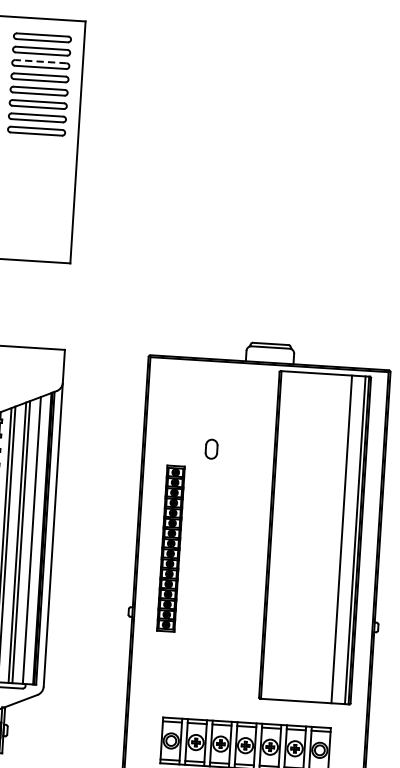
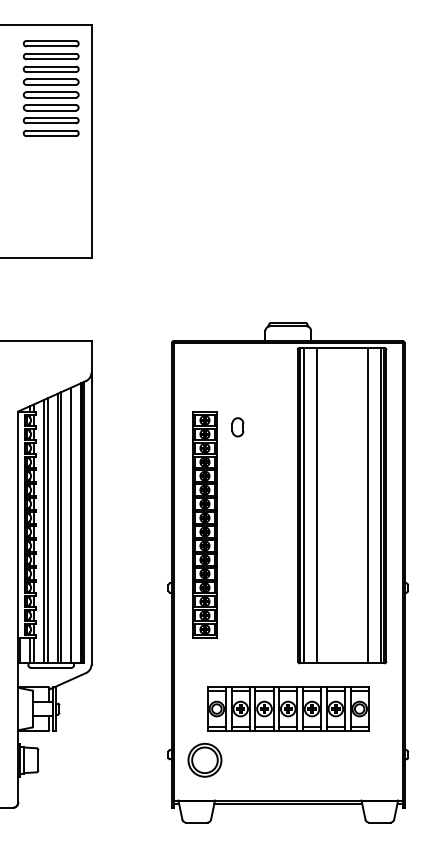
line: (41, 61) -> (51, 66), dashed -> solid
line: (274, 534) -> (303, 505), added
line: (288, 535) -> (316, 505), added
part: (170, 548) -> (204, 524), size x1.43

